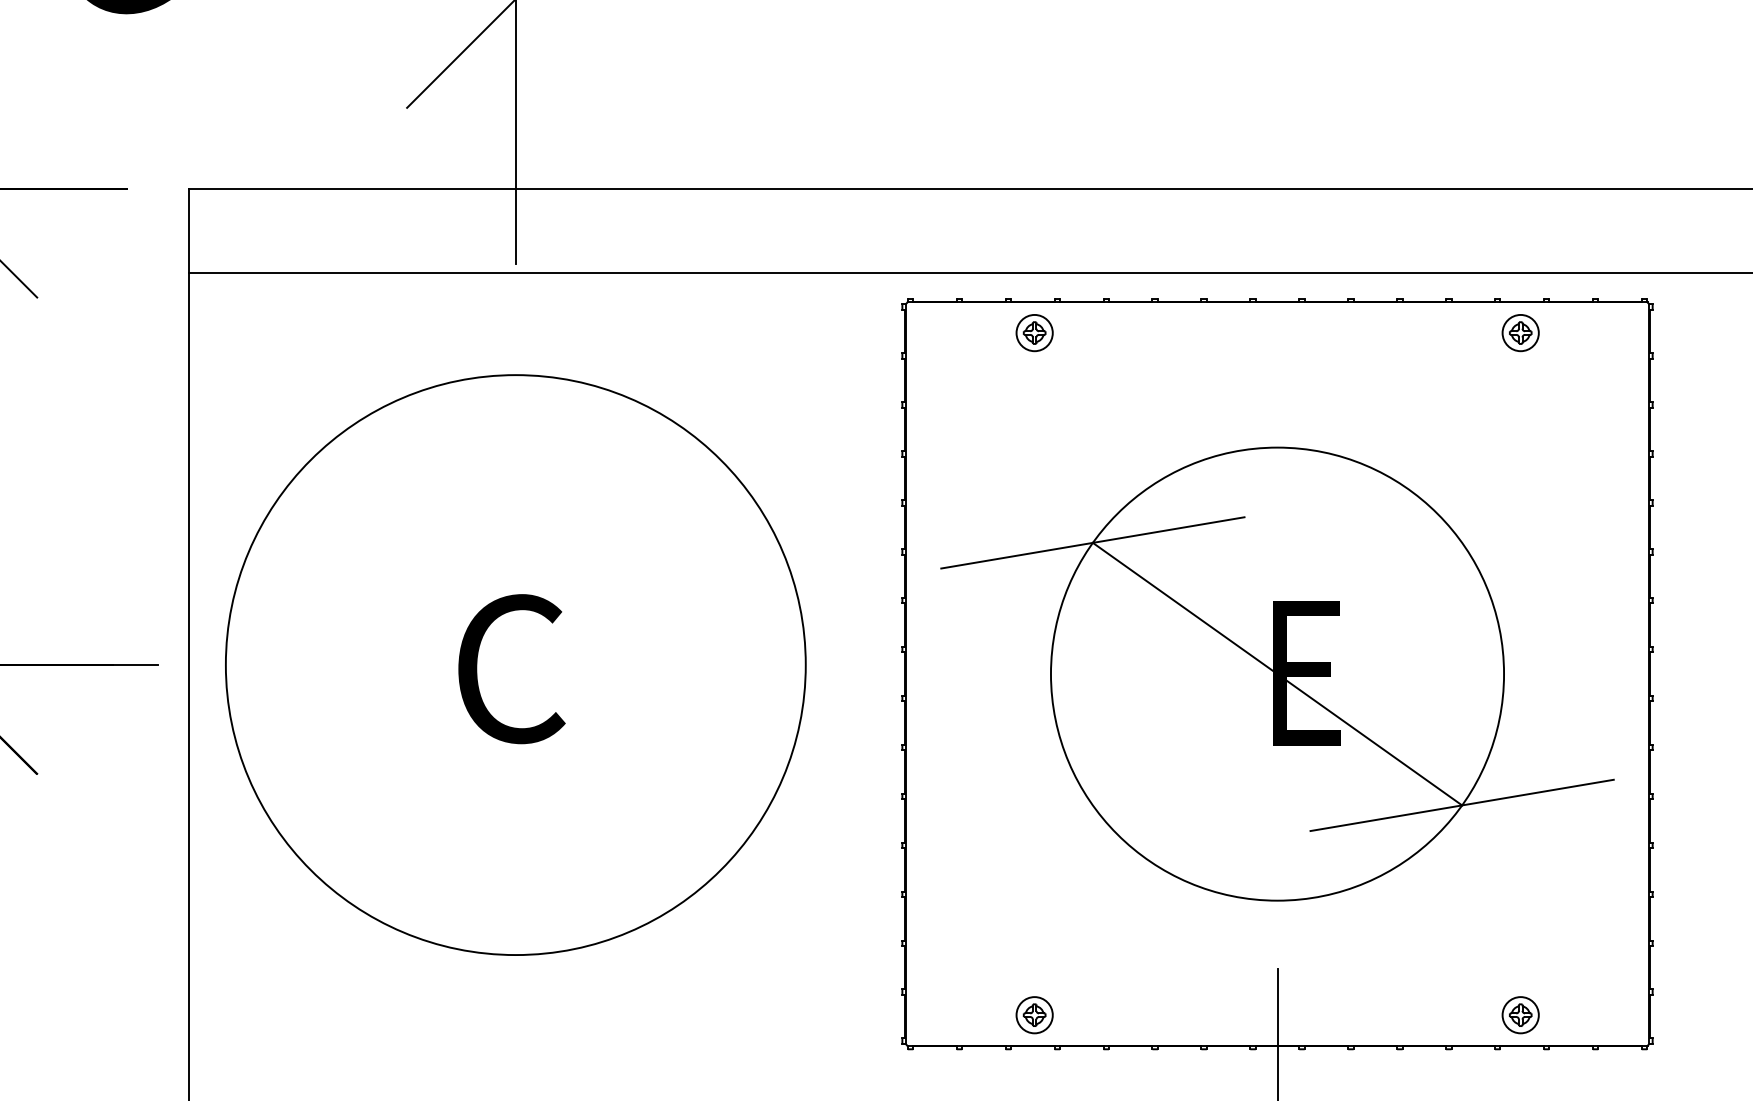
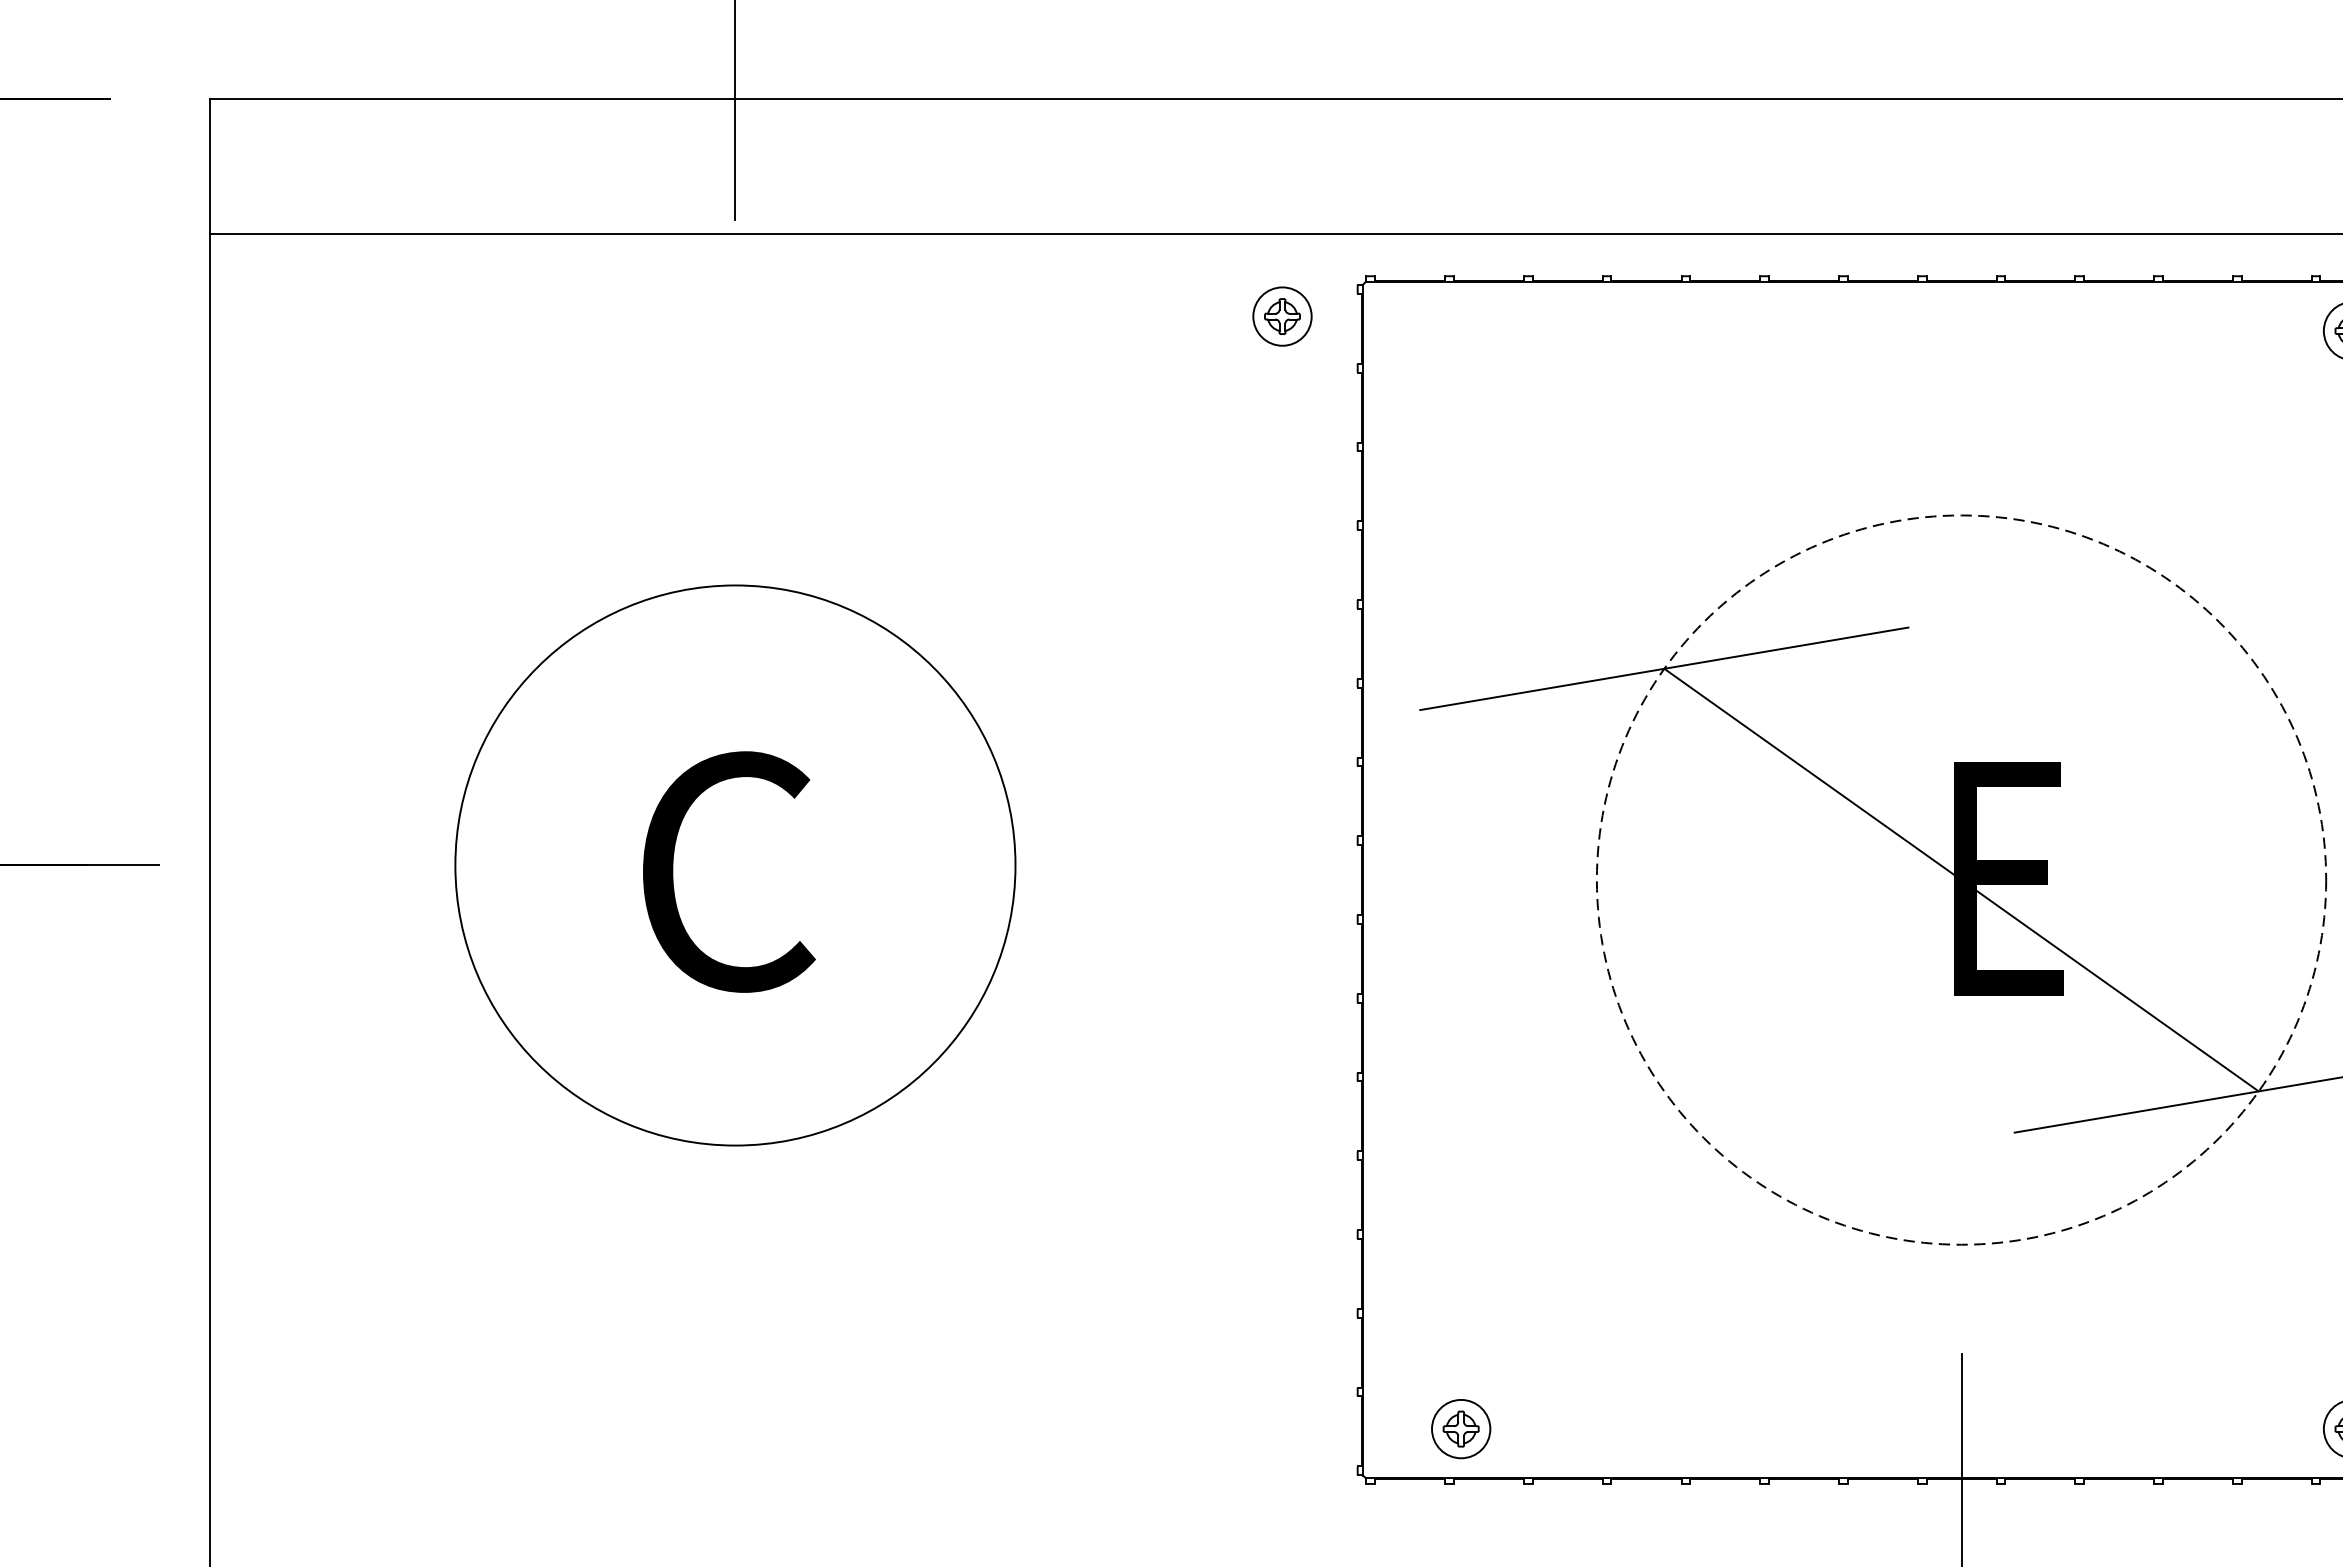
part: (1034, 333) -> (1282, 317), moved
circle: (515, 665) -> (734, 866), size x0.6
circle: (1277, 673) -> (1961, 879), solid -> dashed
part: (1034, 1015) -> (1460, 1429), moved

